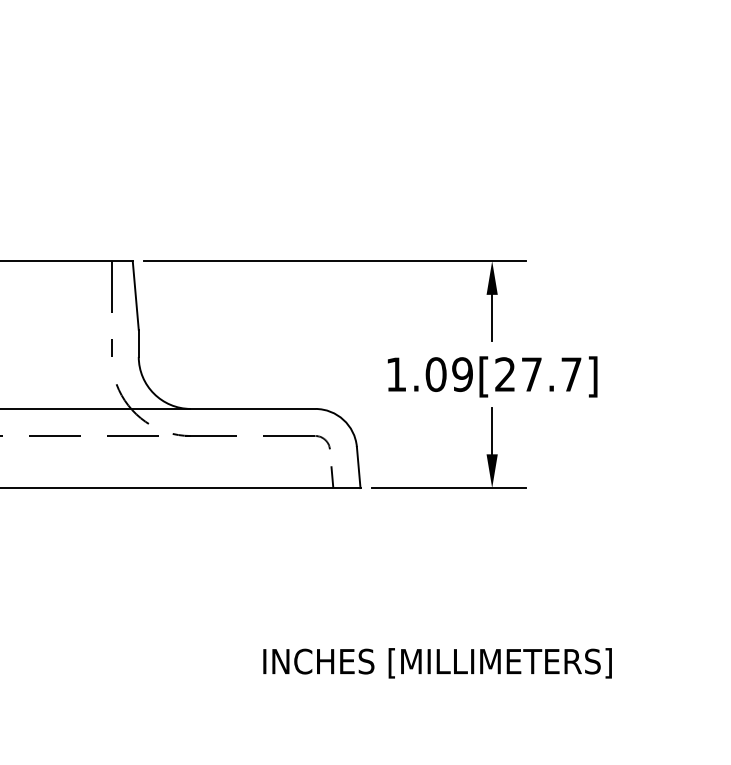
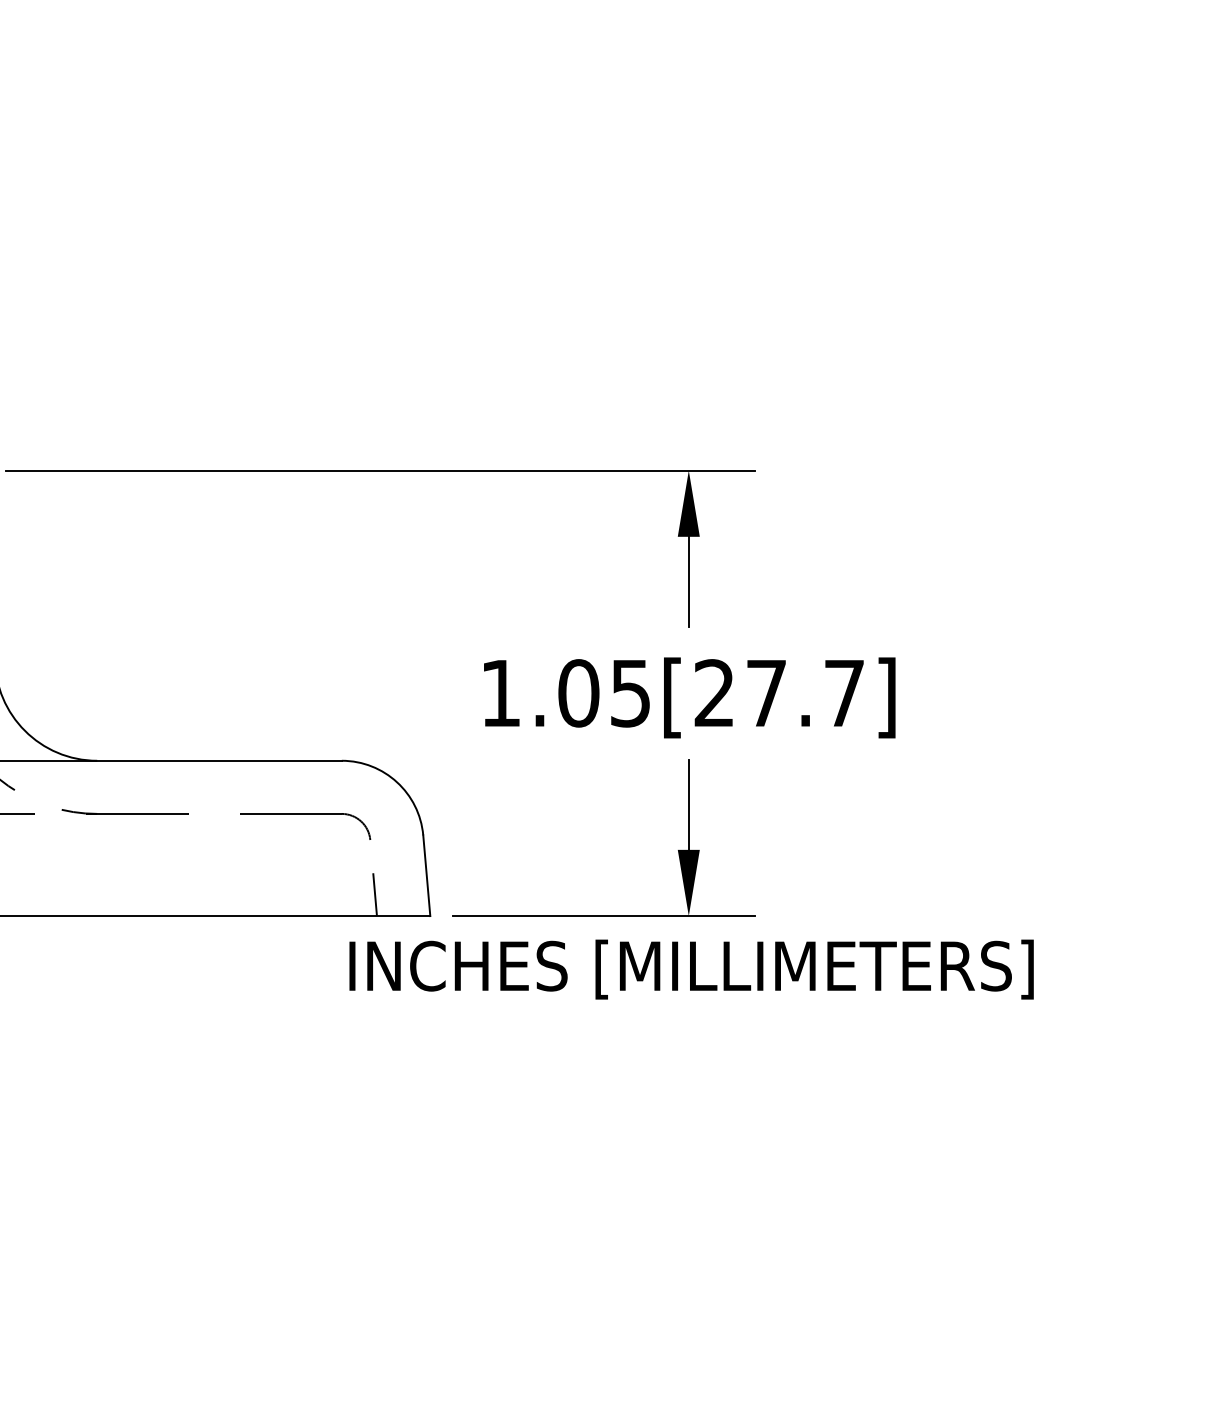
text: (462, 374) -> (630, 693), 1.09[27.7] -> 1.05[27.7]
text: (437, 663) -> (691, 969), moved

